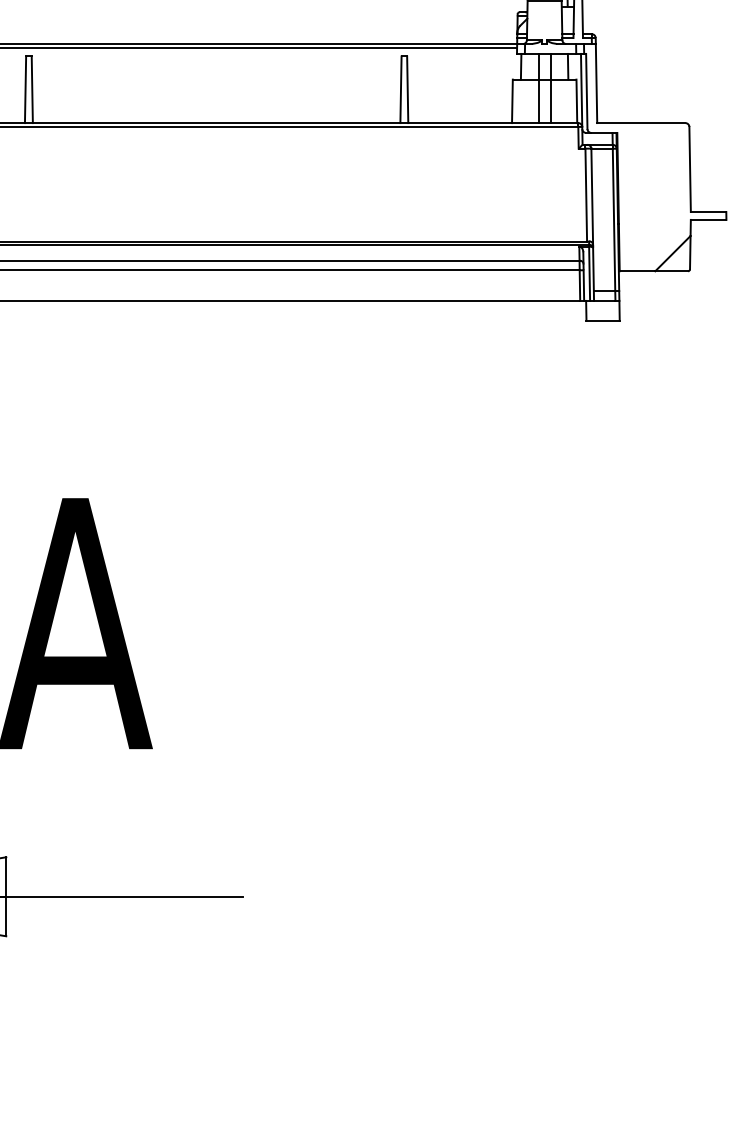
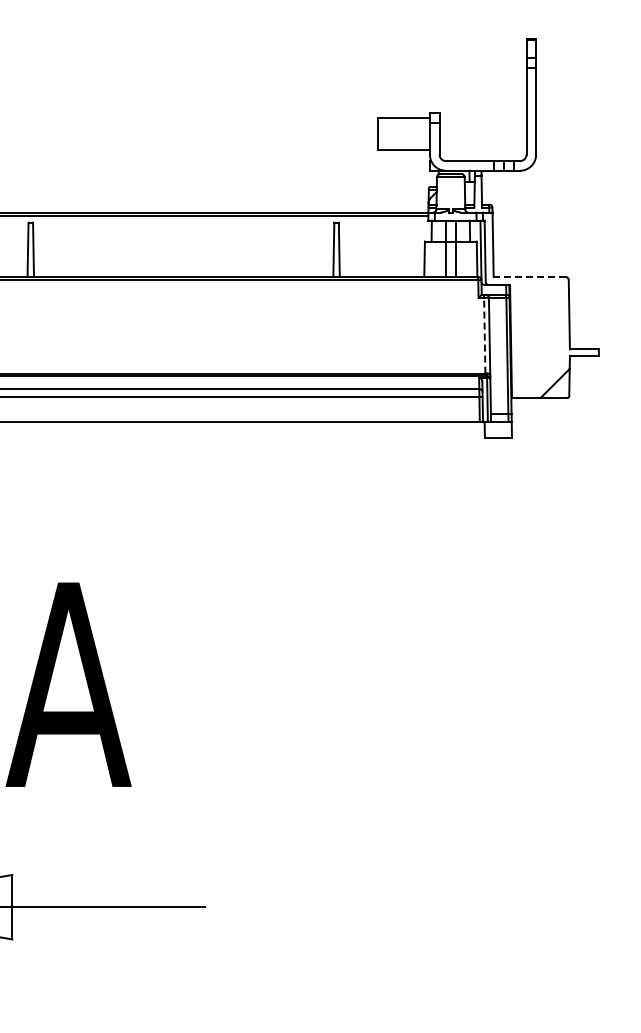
line: (641, 123) -> (529, 277), solid -> dashed
line: (585, 194) -> (484, 335), solid -> dashed

